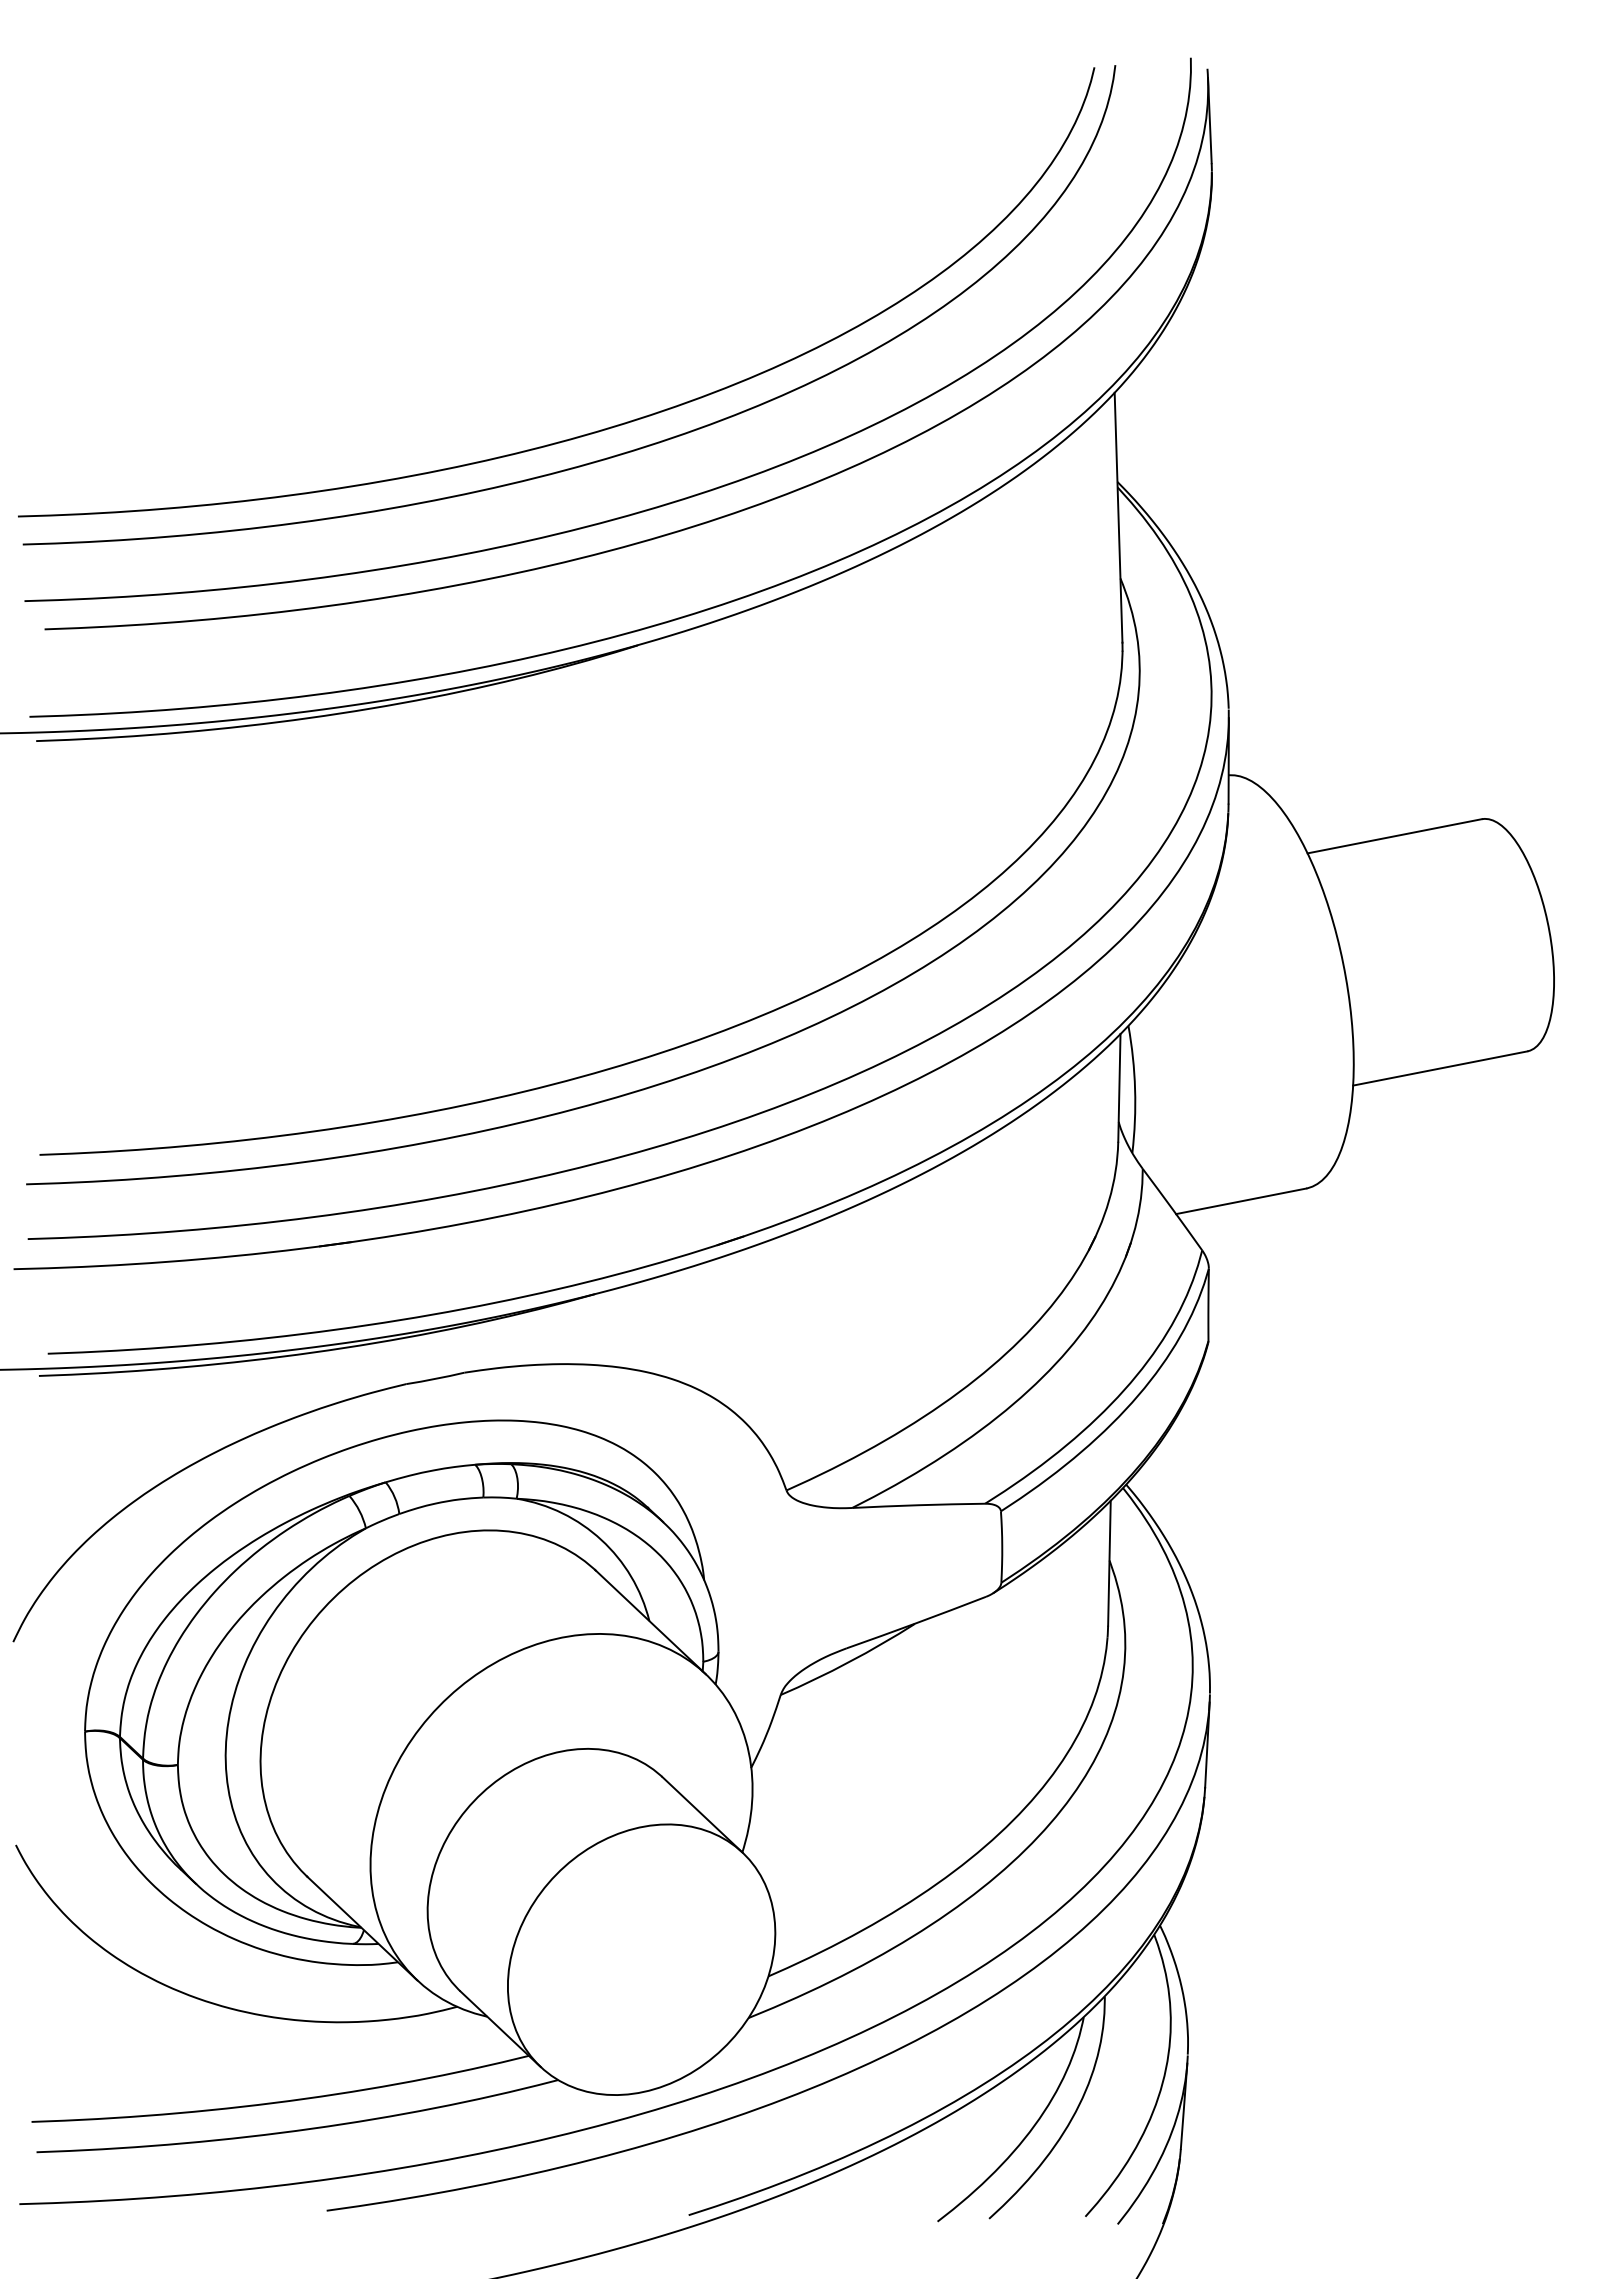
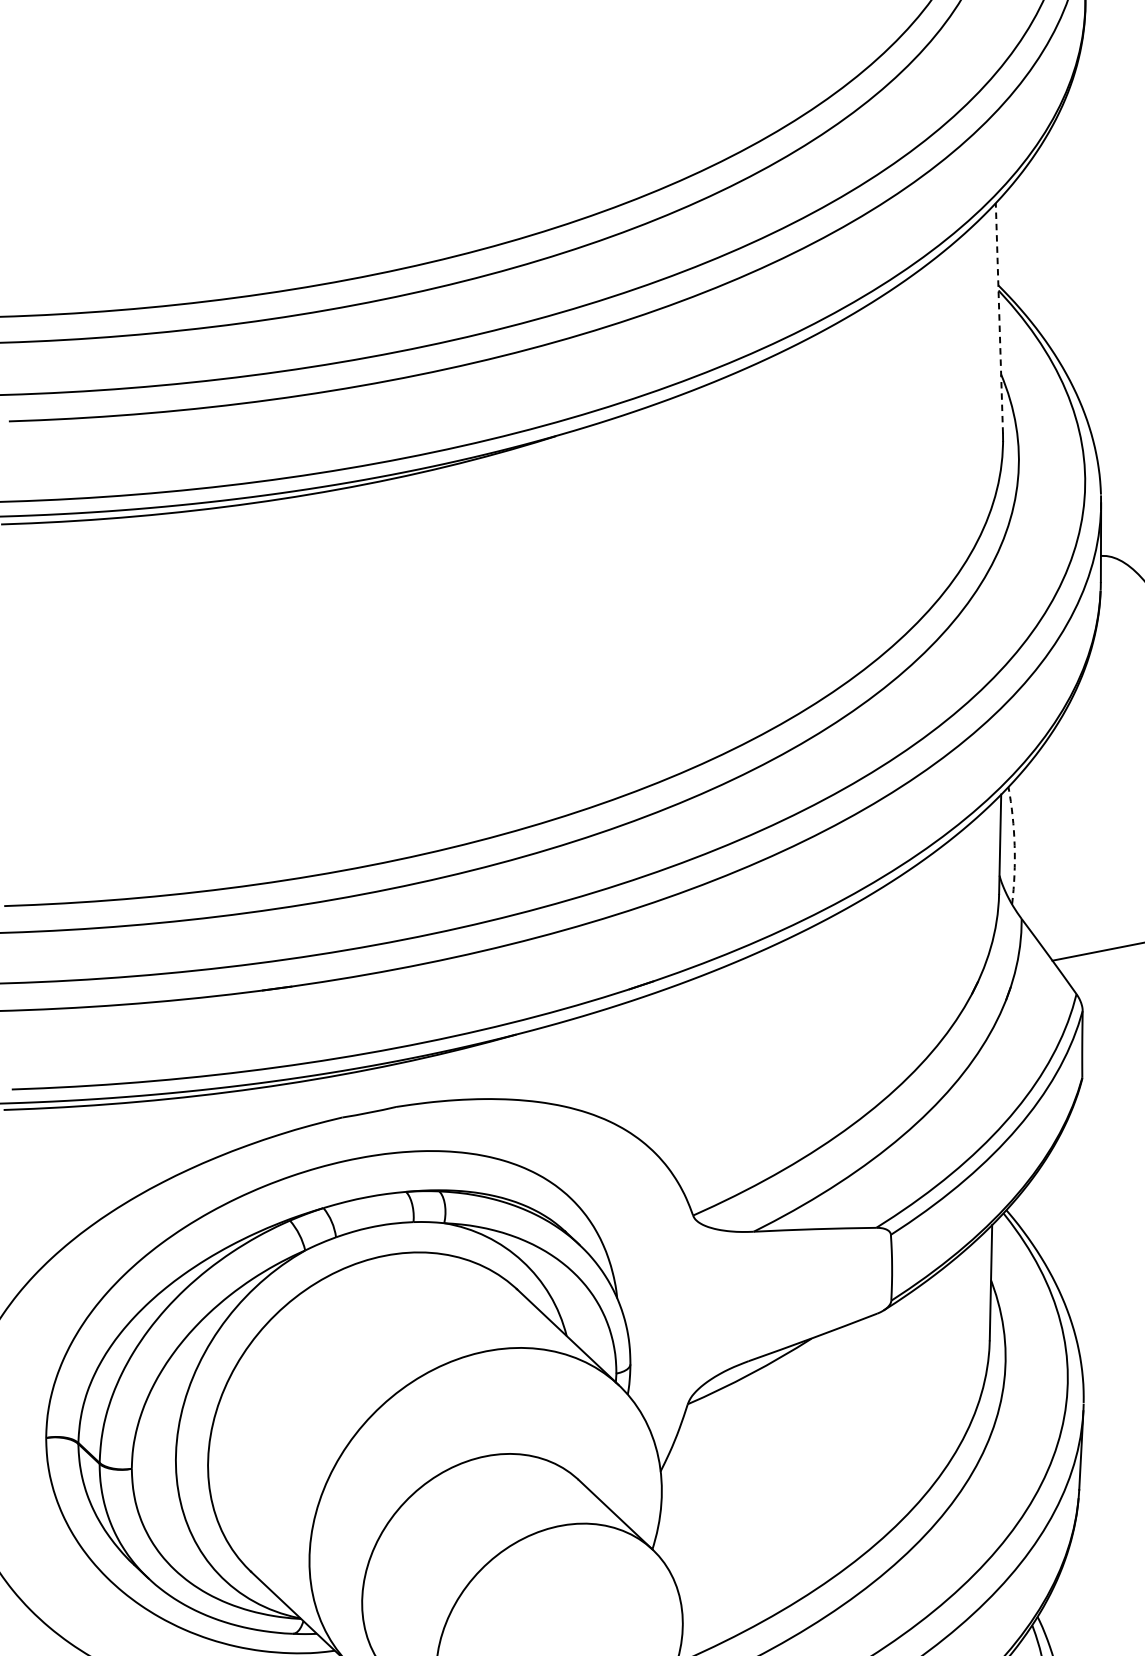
line: (1118, 517) -> (999, 318), solid -> dashed
arc: (1135, 1089) -> (1015, 845), solid -> dashed

